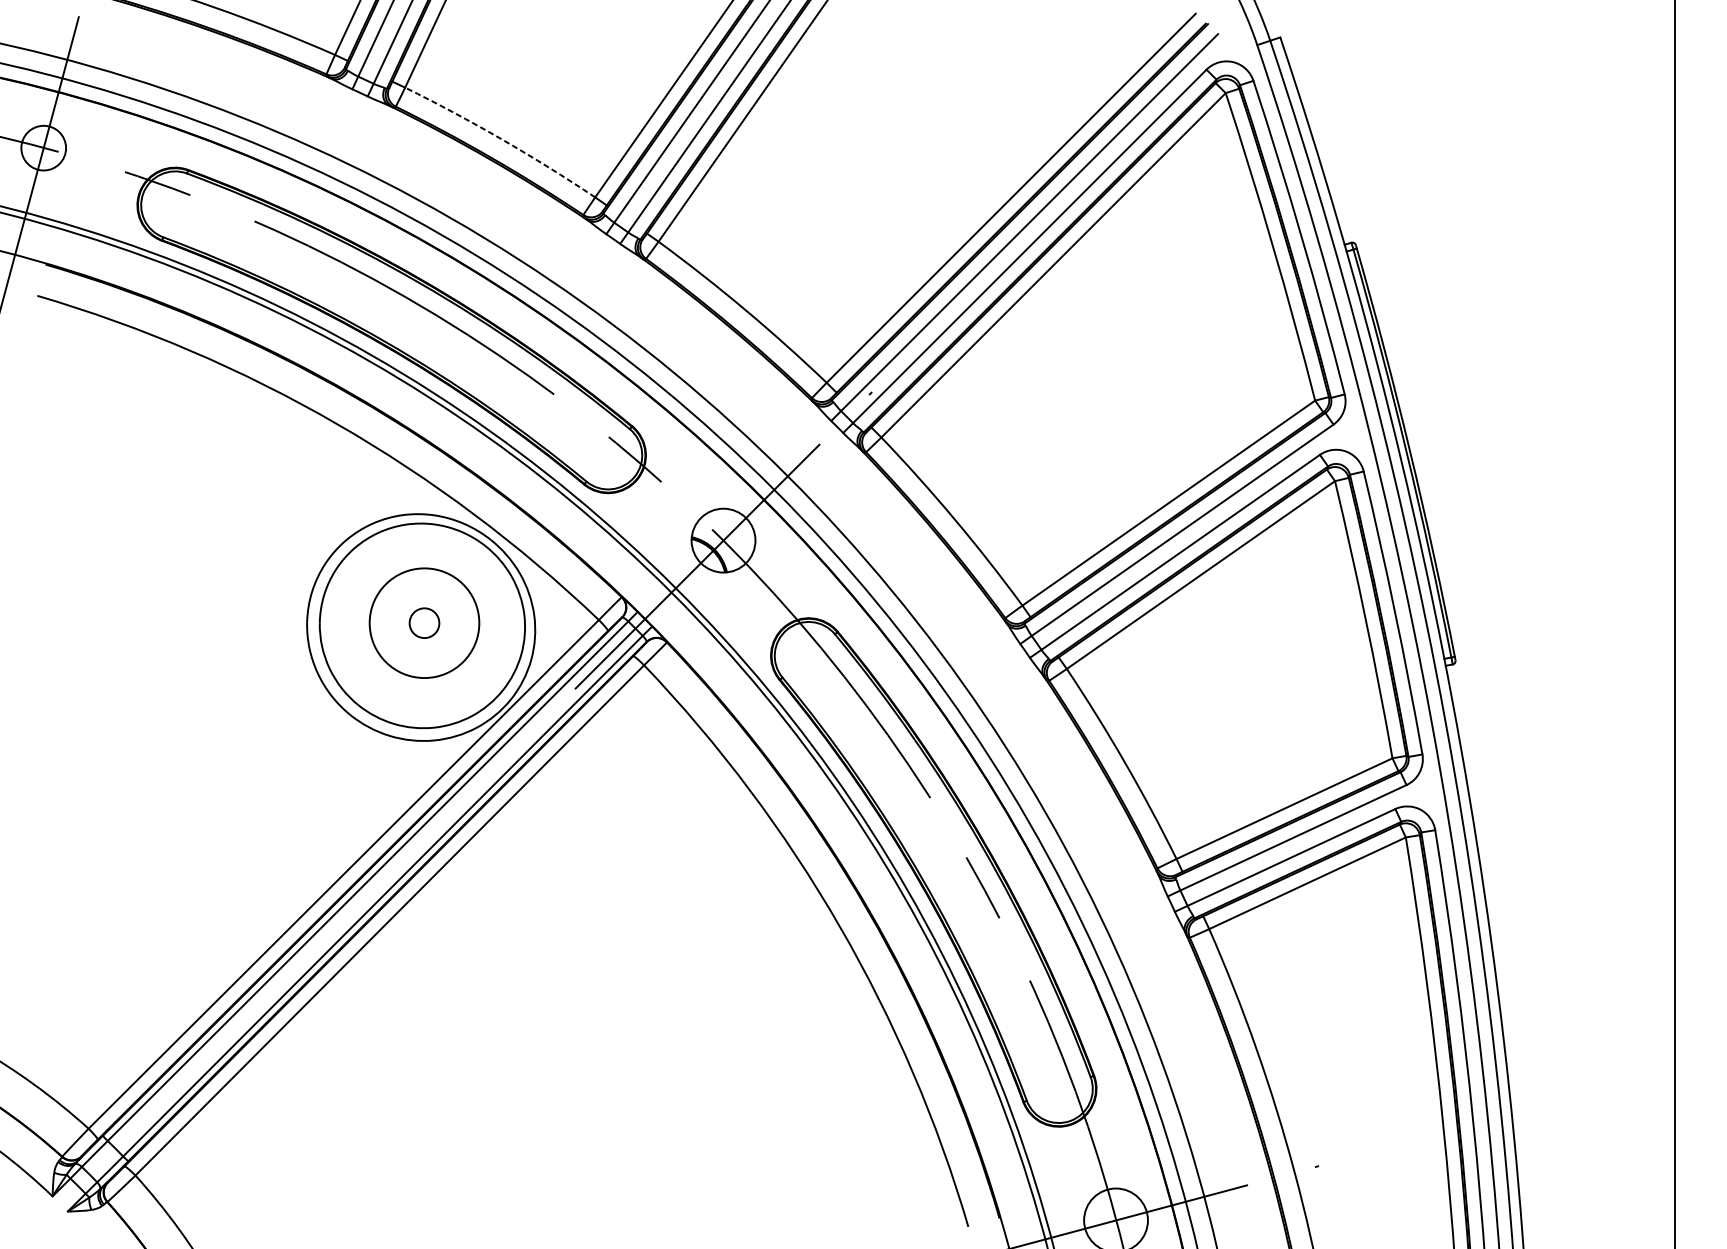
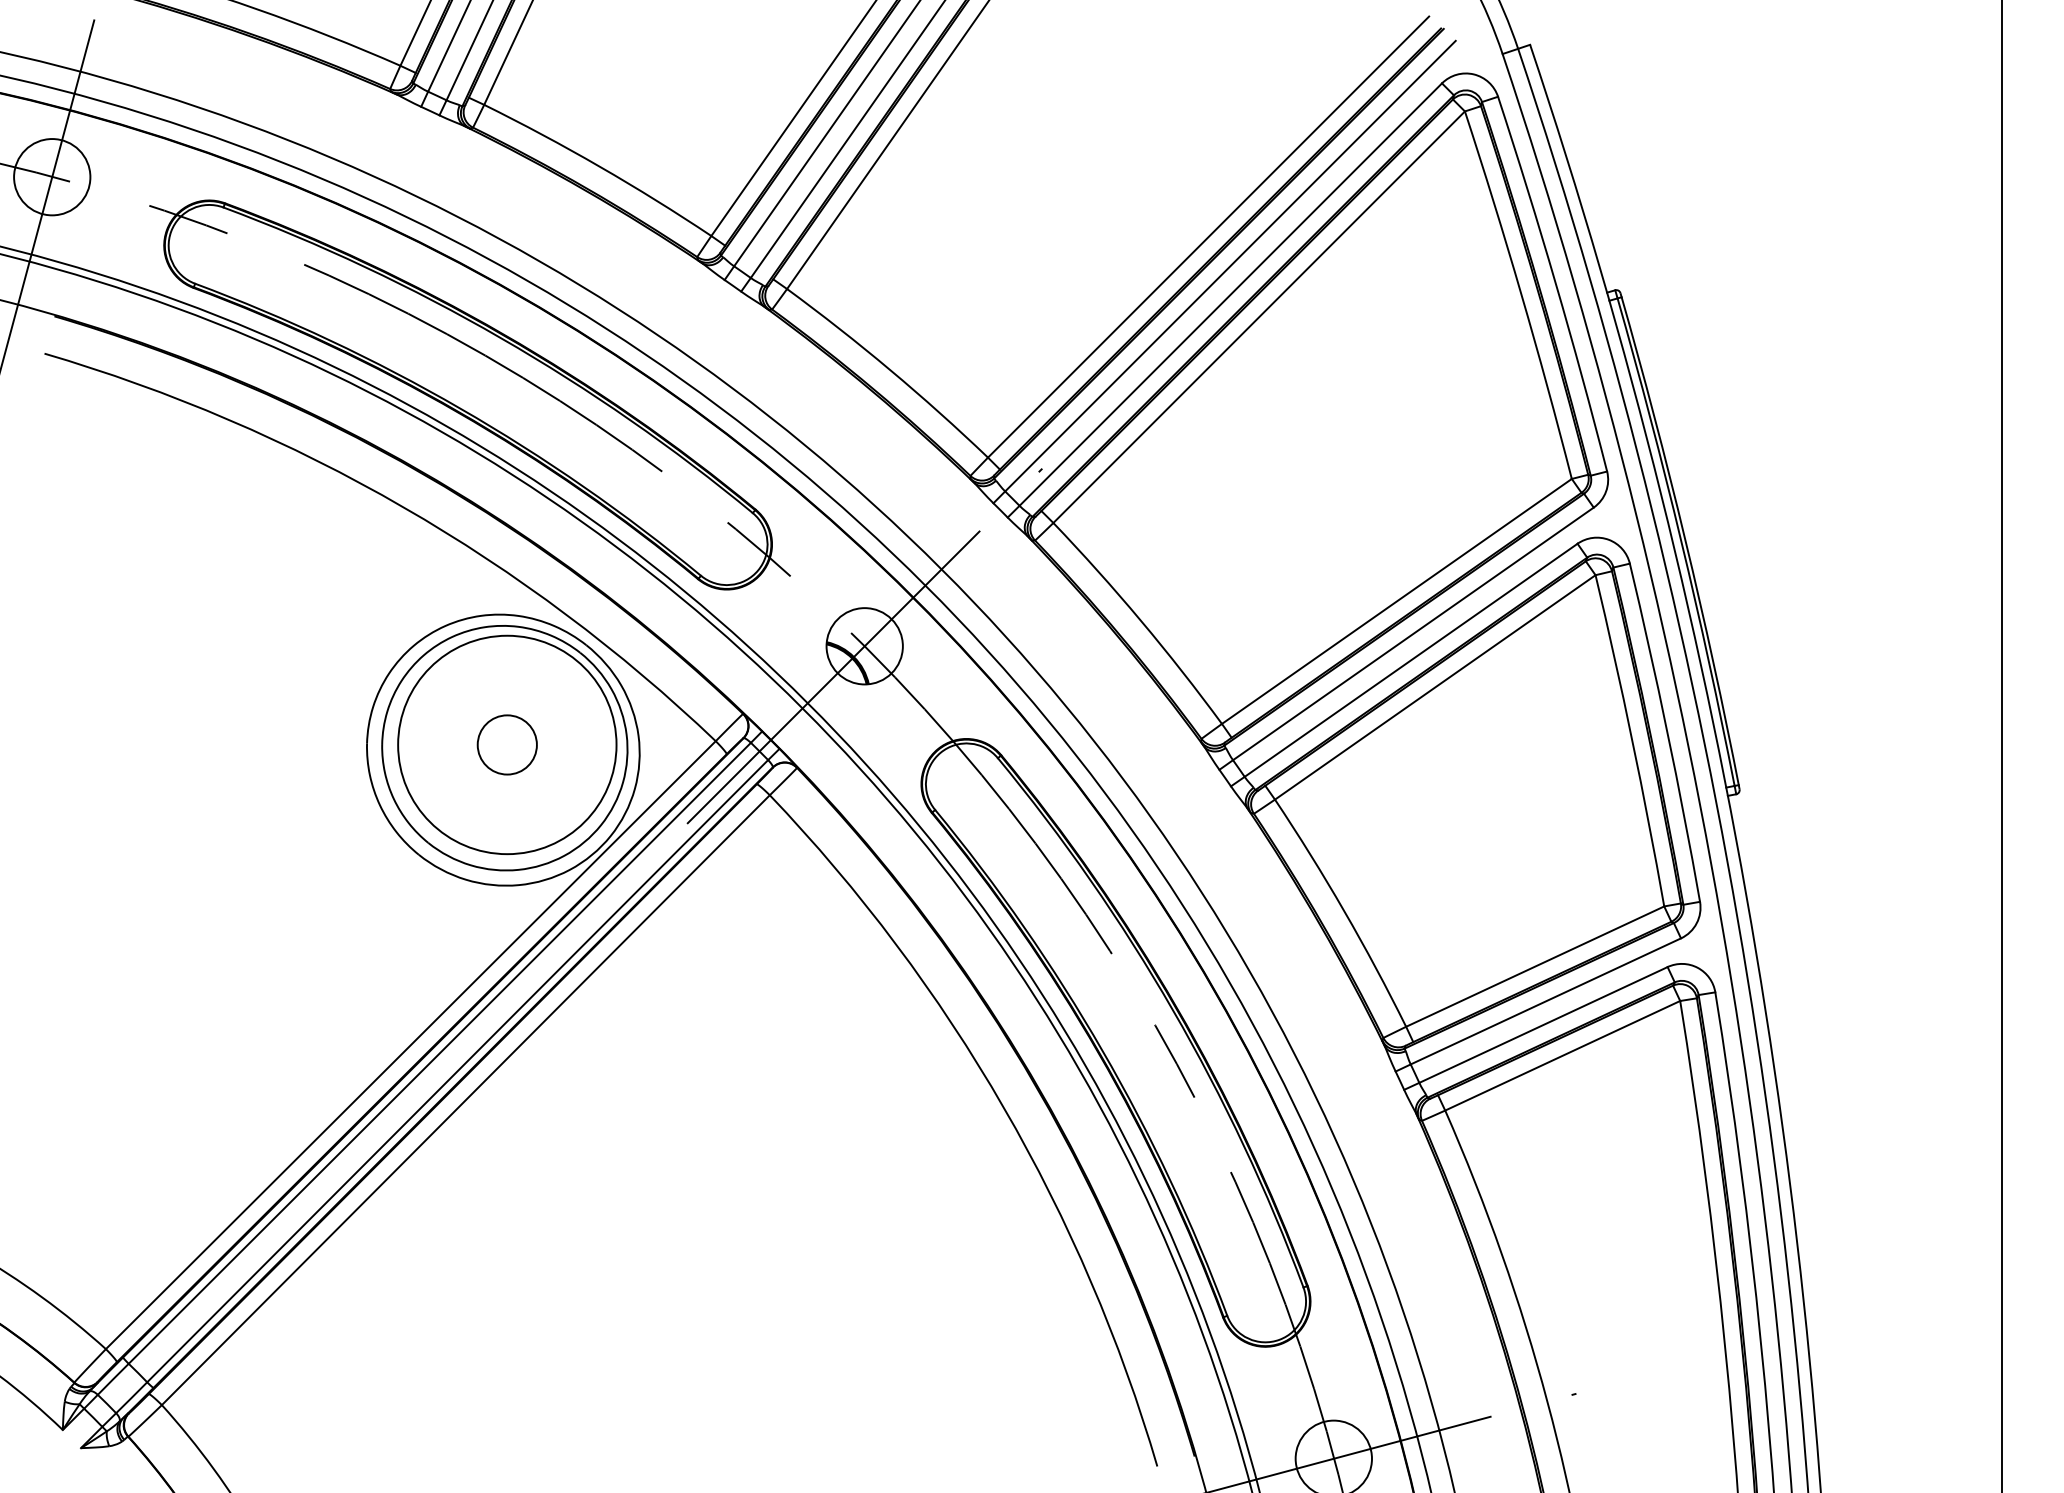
arc: (501, 139) -> (599, 166), dashed -> solid
circle: (43, 148) -> (52, 177), size x1.43
circle: (423, 622) -> (506, 744), size x1.67
circle: (424, 622) -> (507, 744), size x1.67

